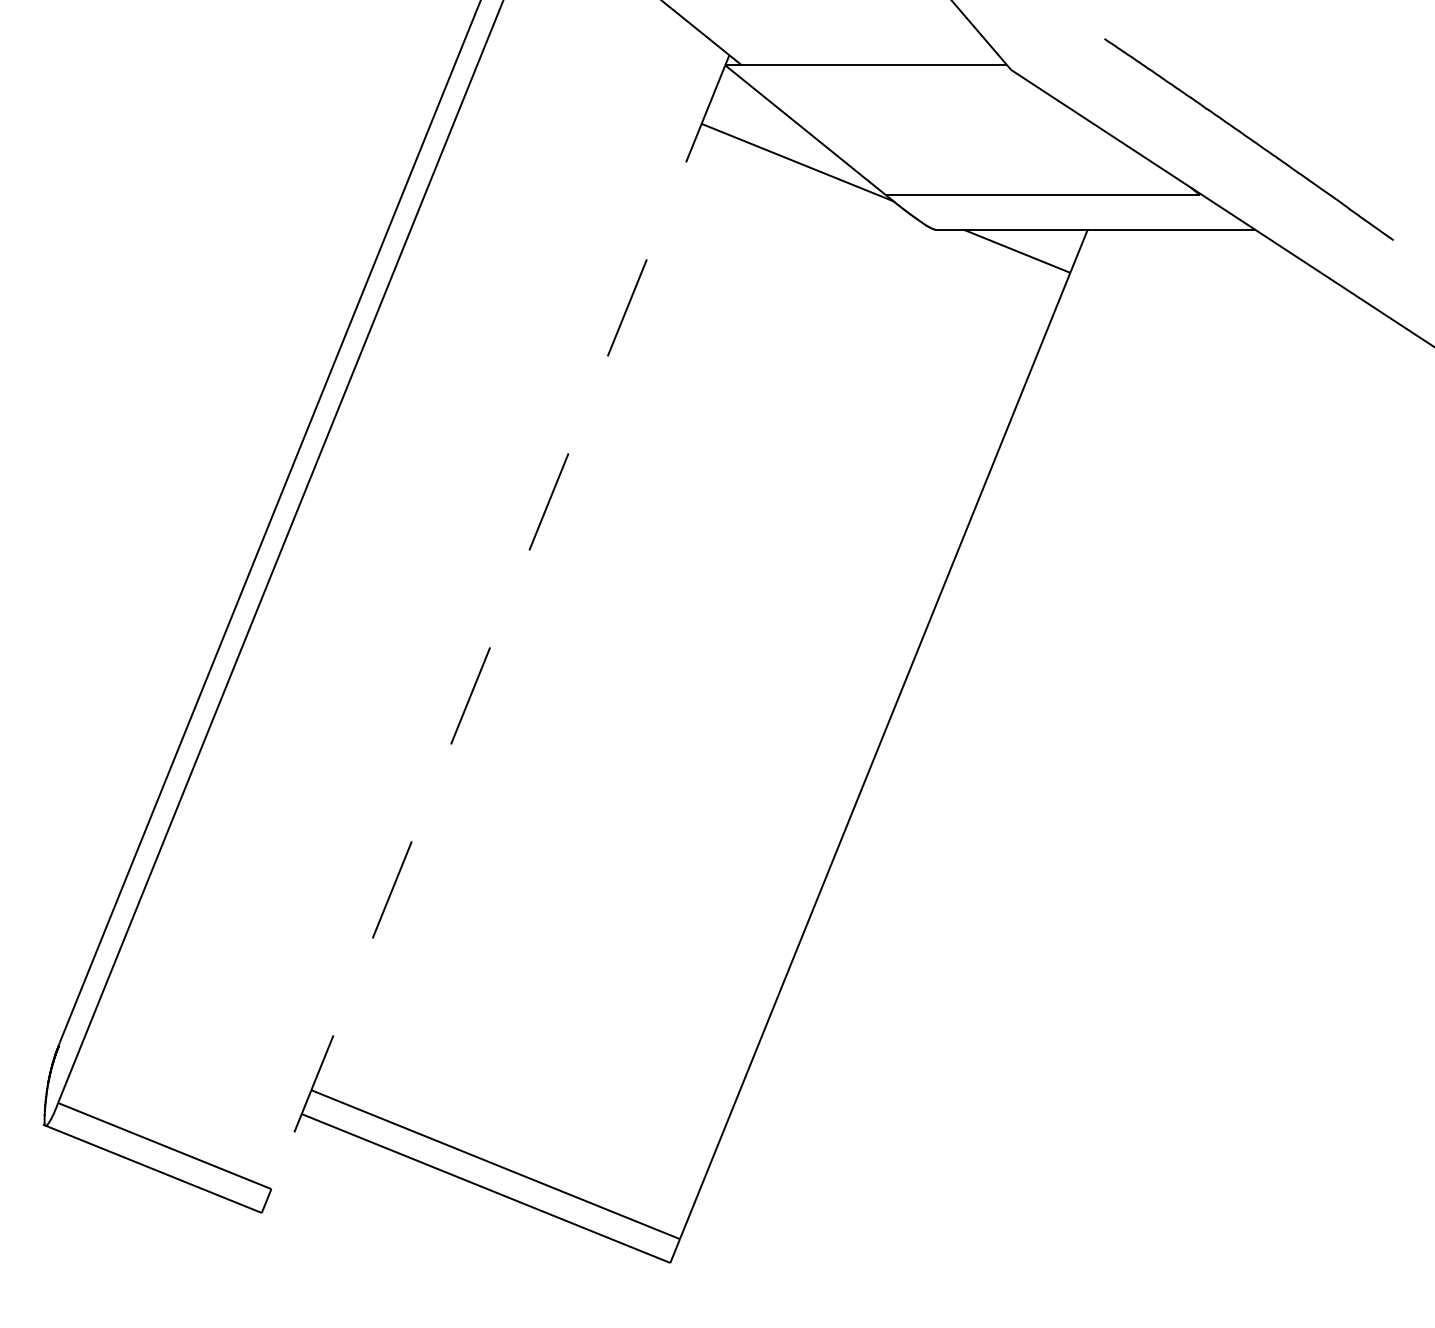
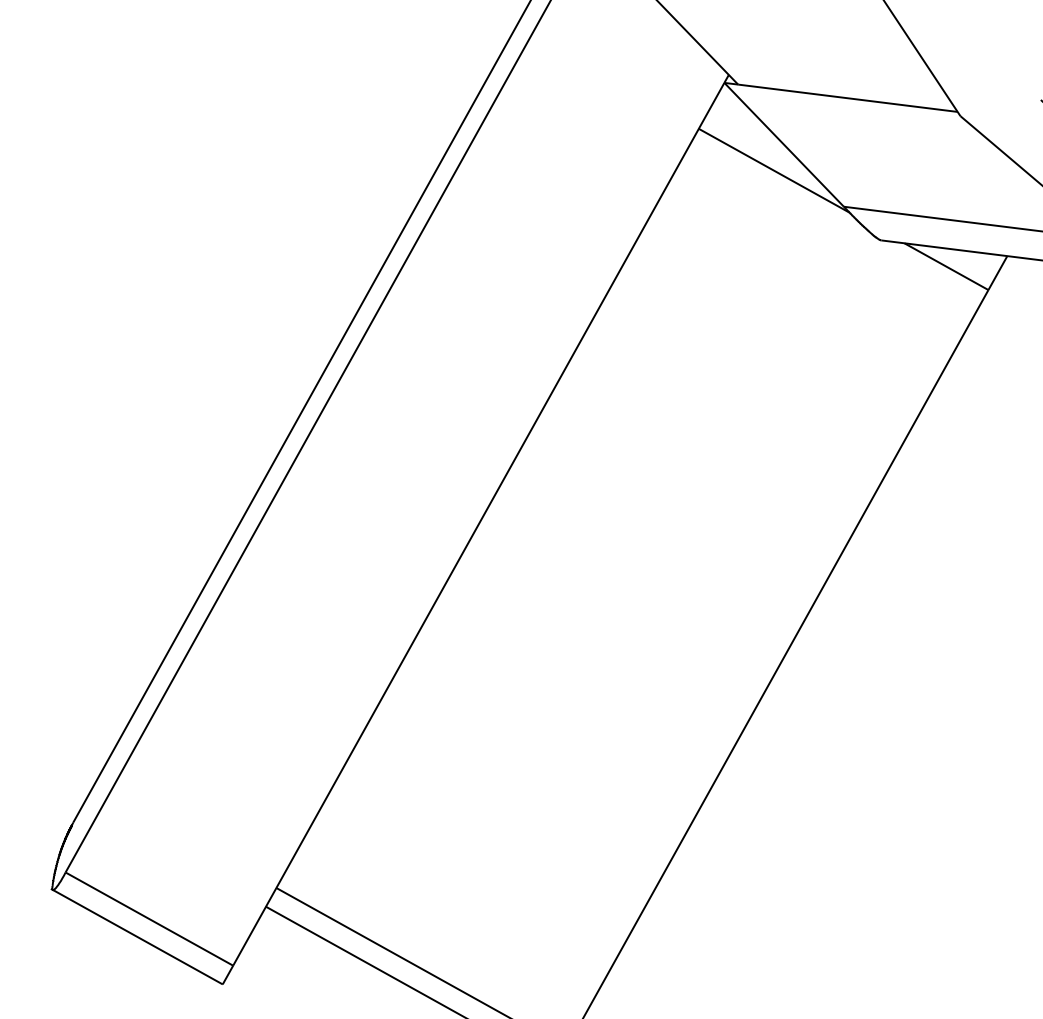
line: (498, 627) -> (478, 524), dashed -> solid

